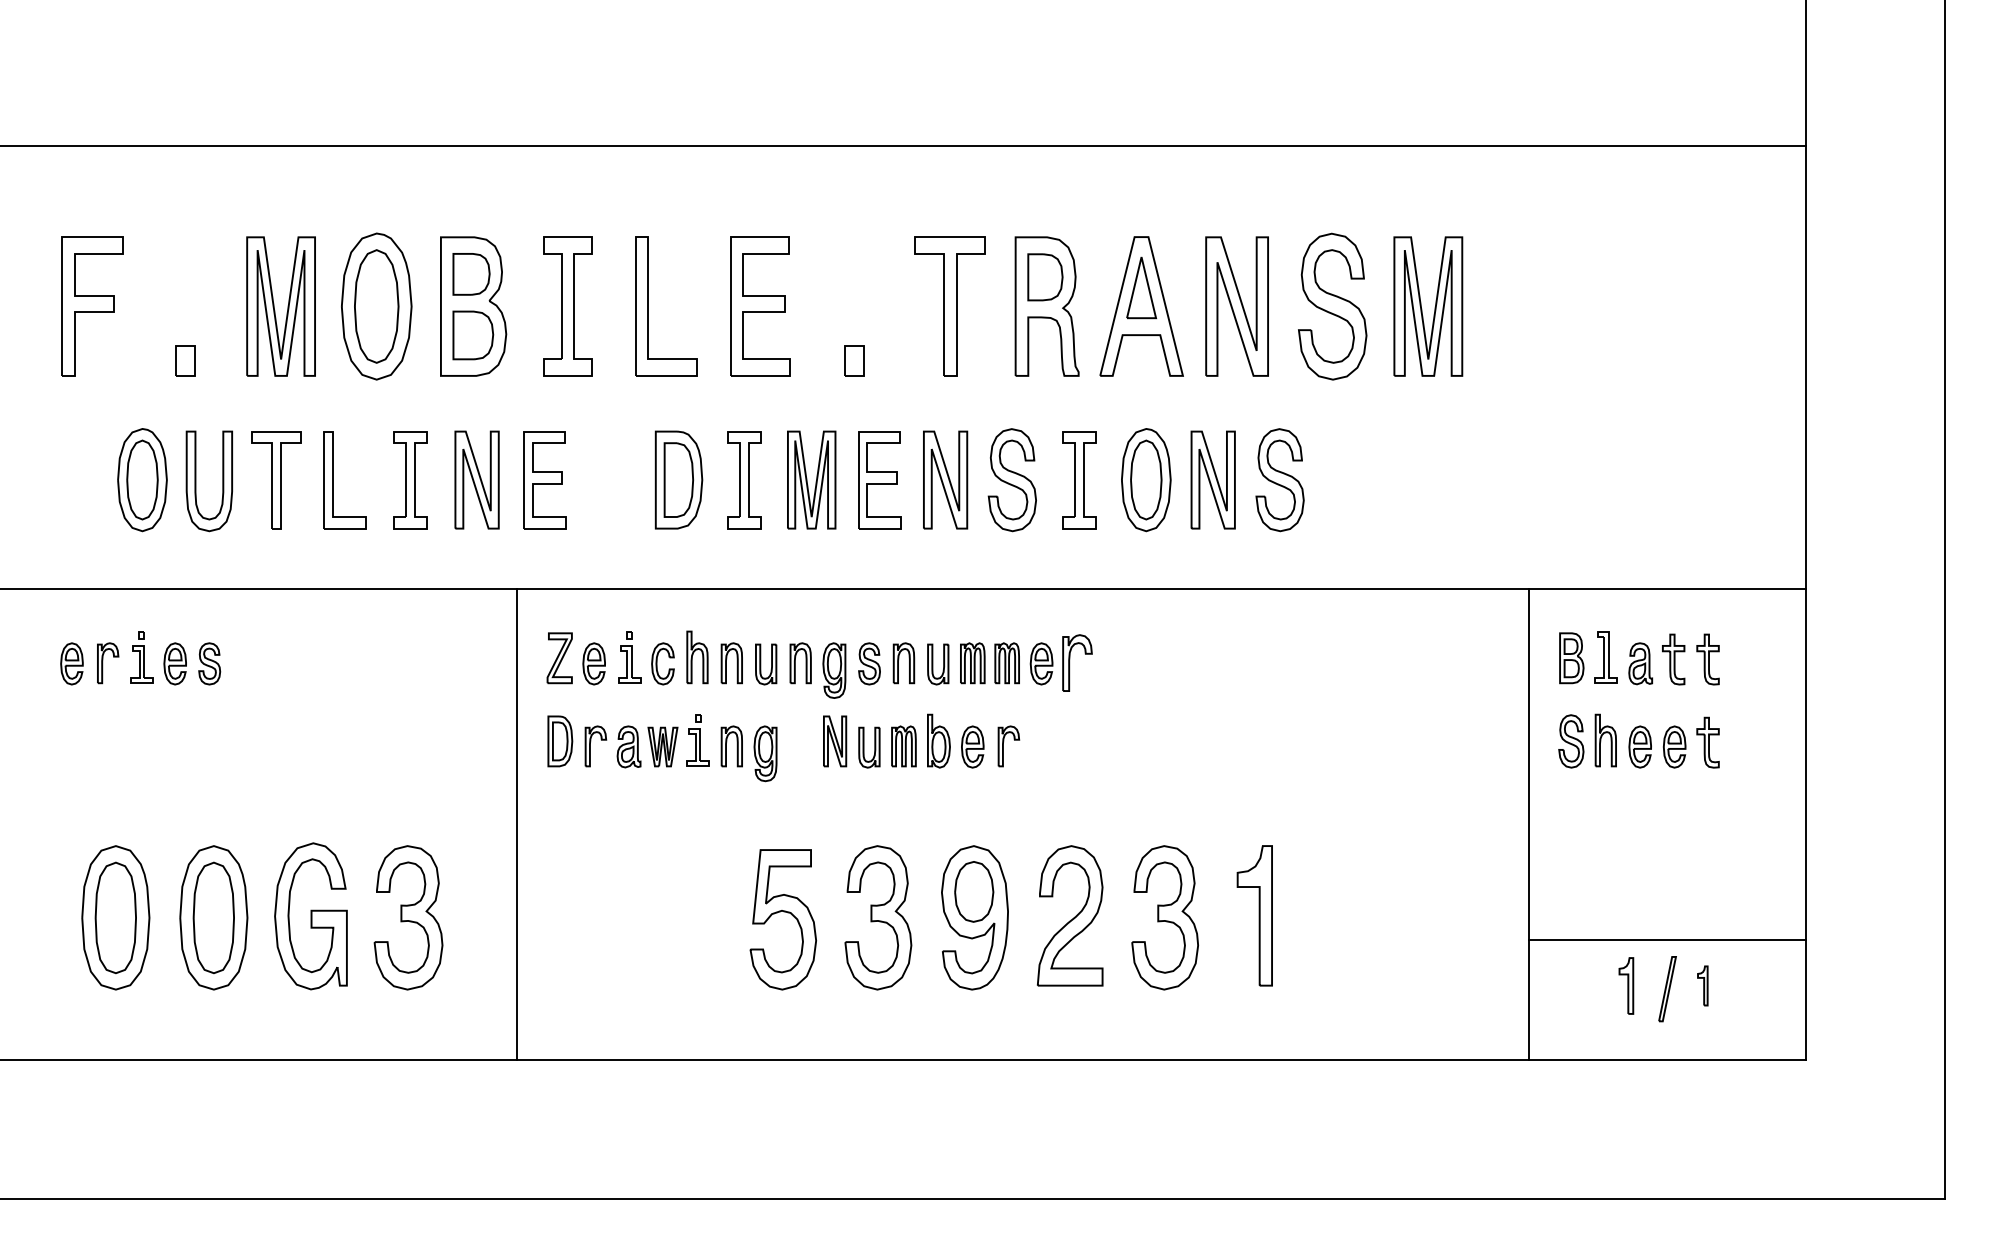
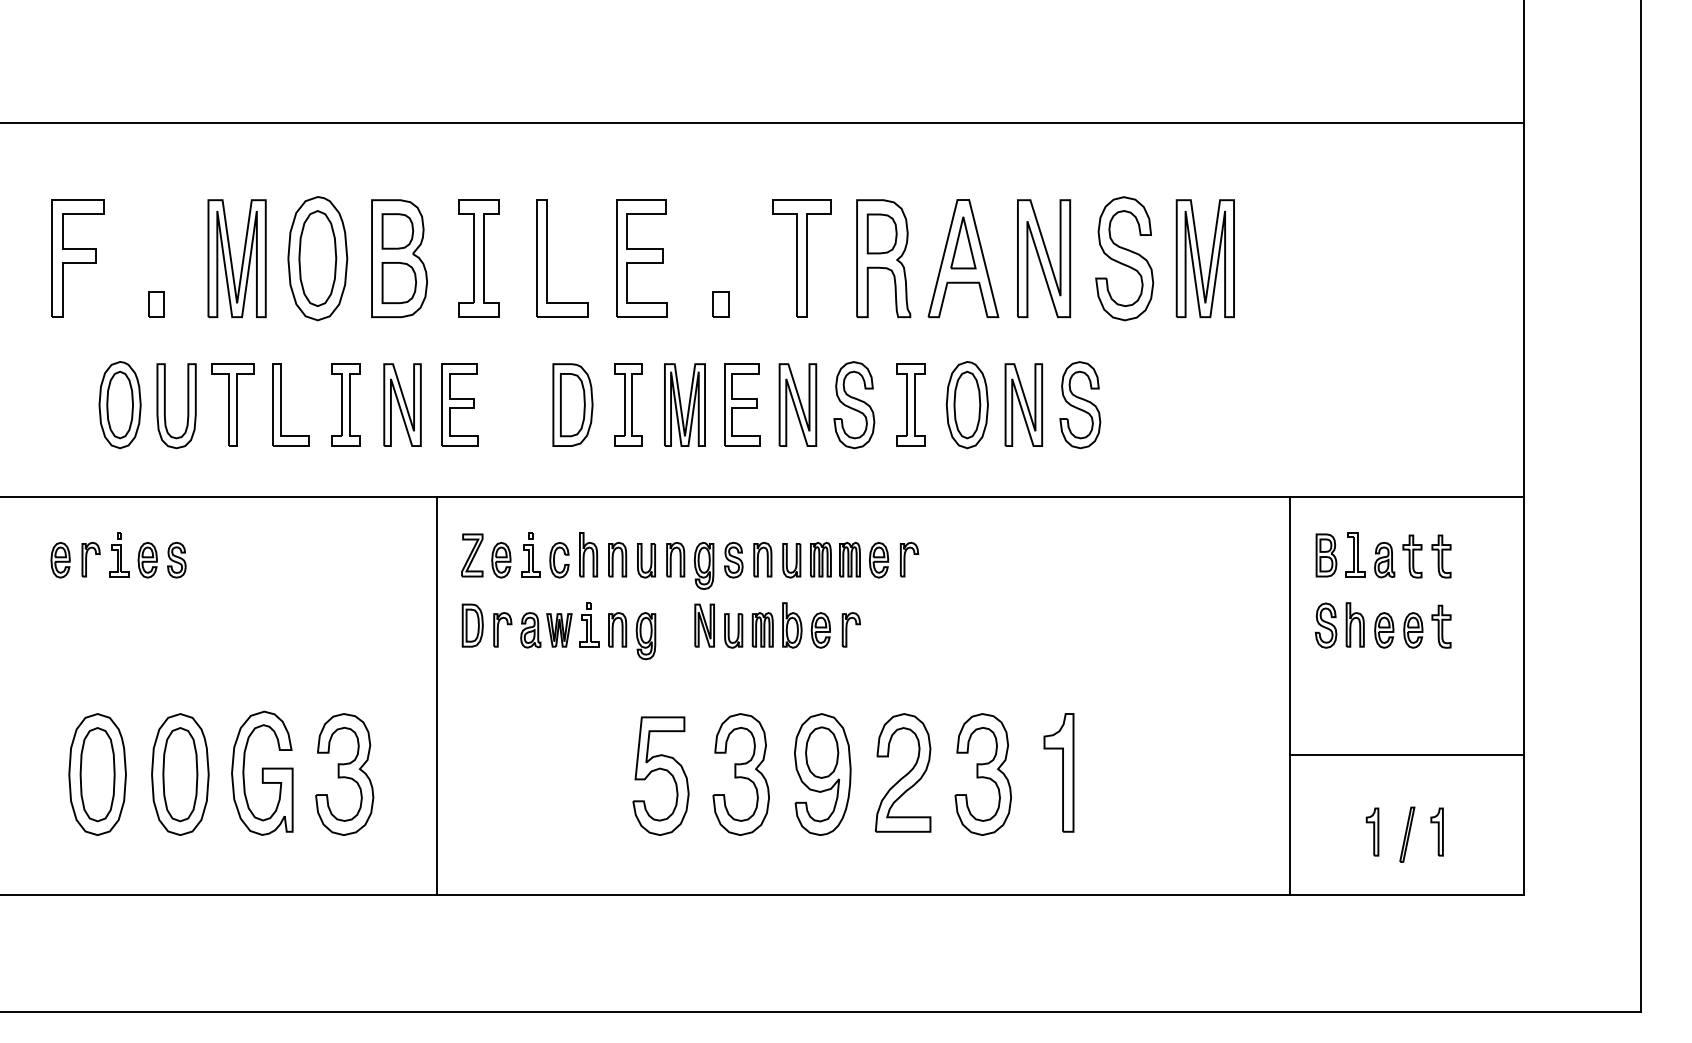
part: (1077, 663) -> (909, 559), size x0.71
line: (1667, 940) -> (1407, 754), moved
part: (1702, 985) -> (1436, 831), size x1.43

